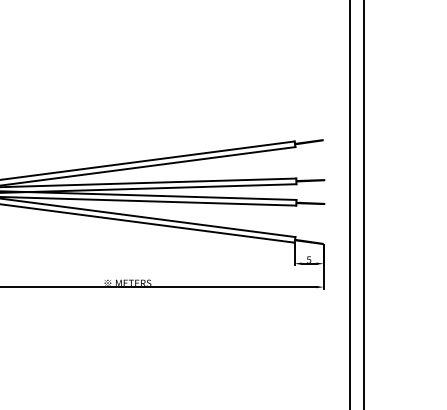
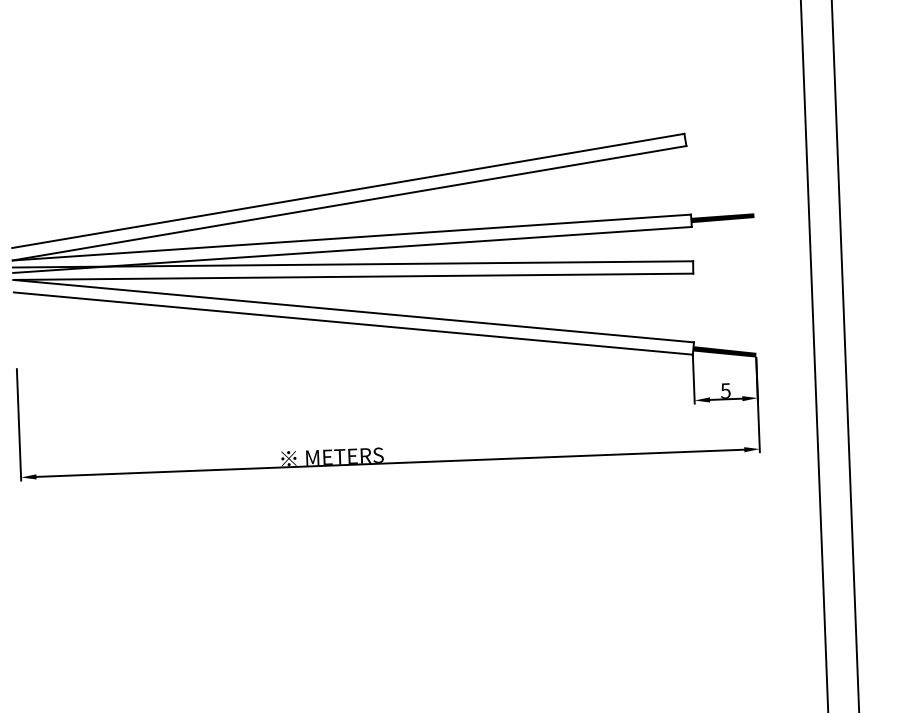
fill: (308, 142) -> (714, 134), removed
fill: (310, 203) -> (724, 267), removed

